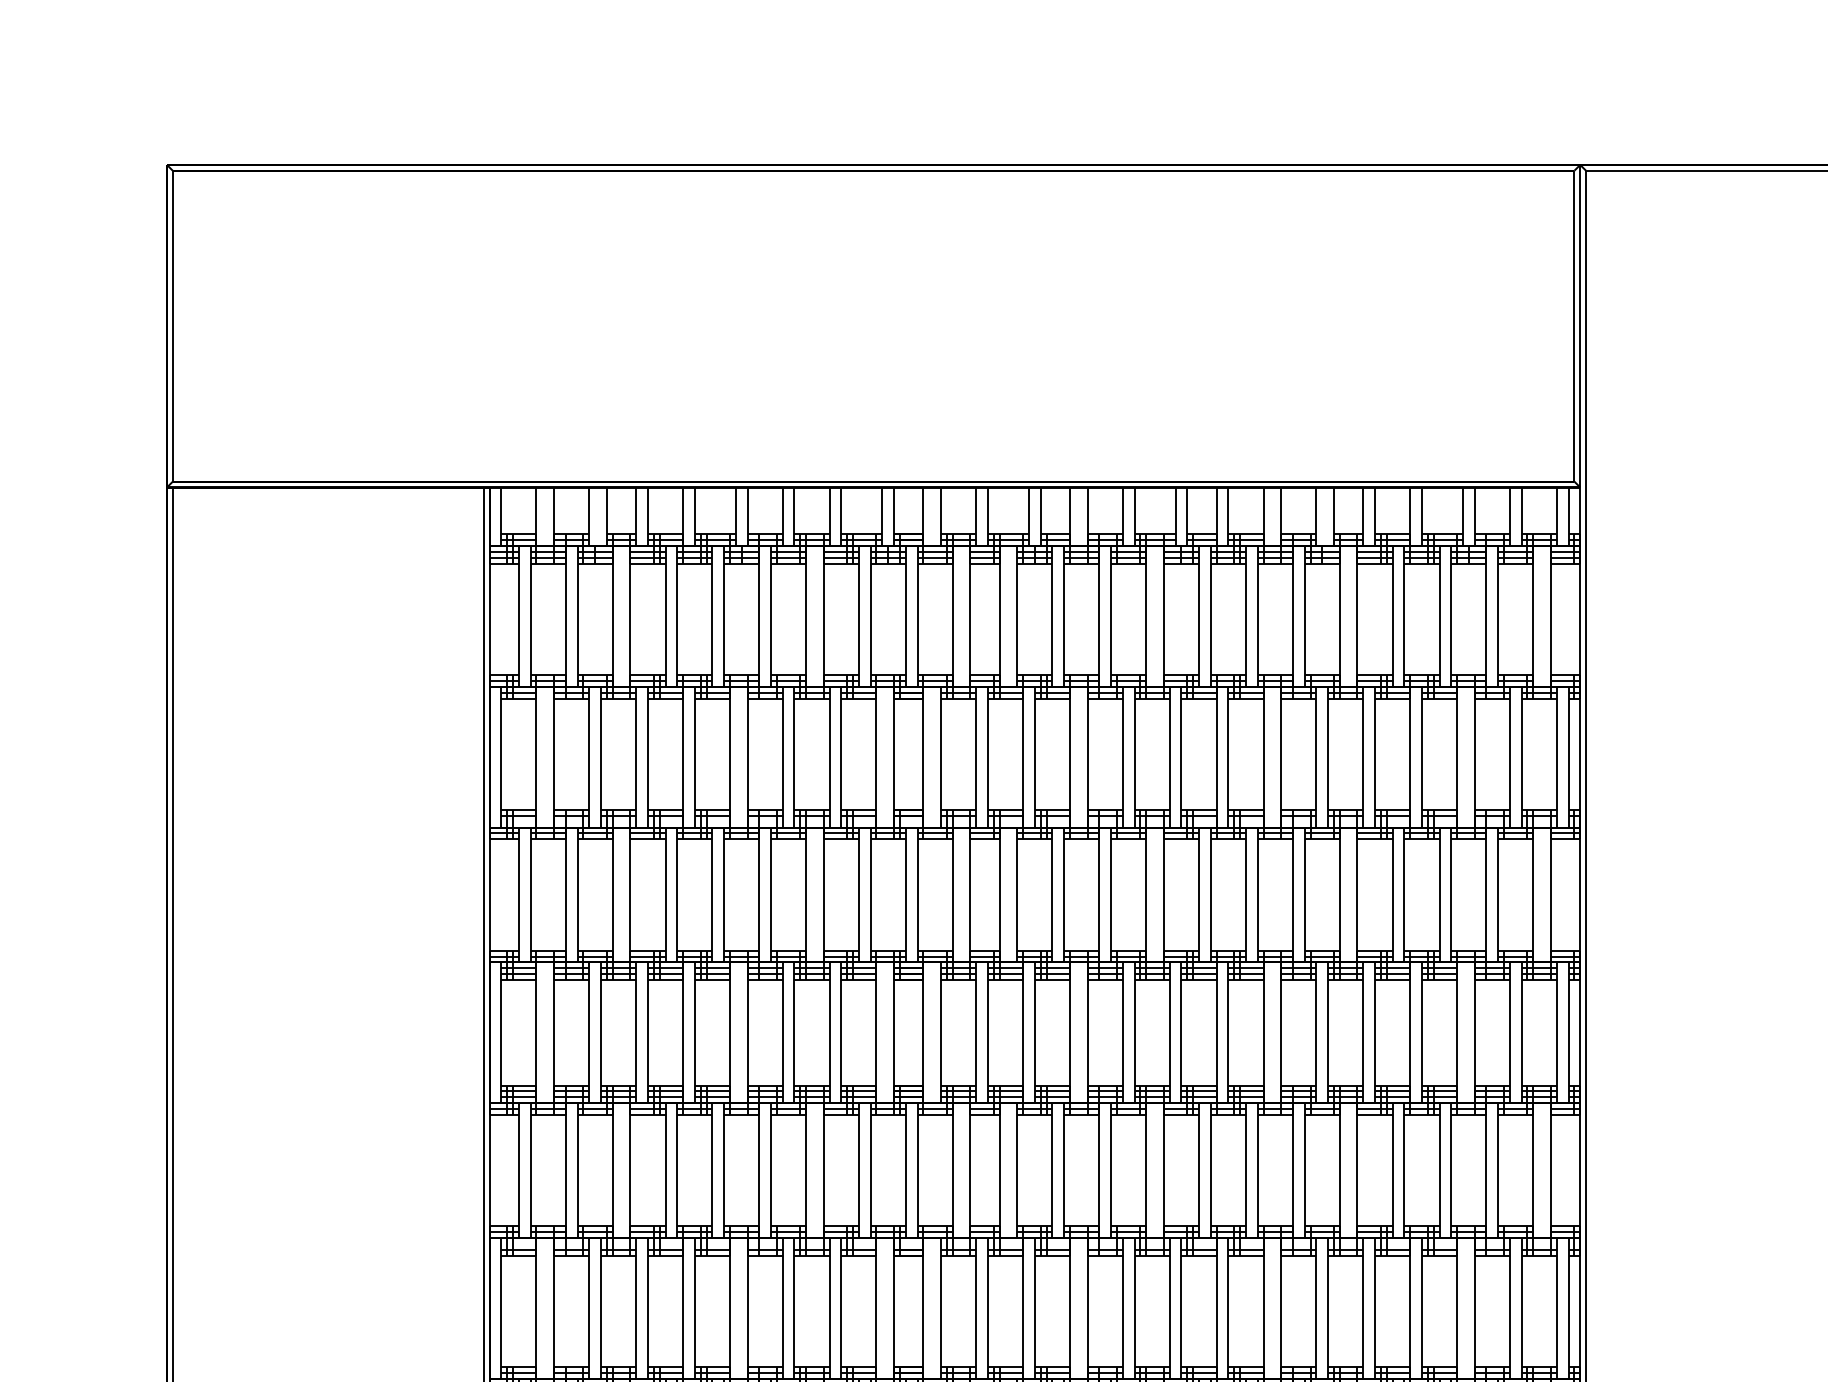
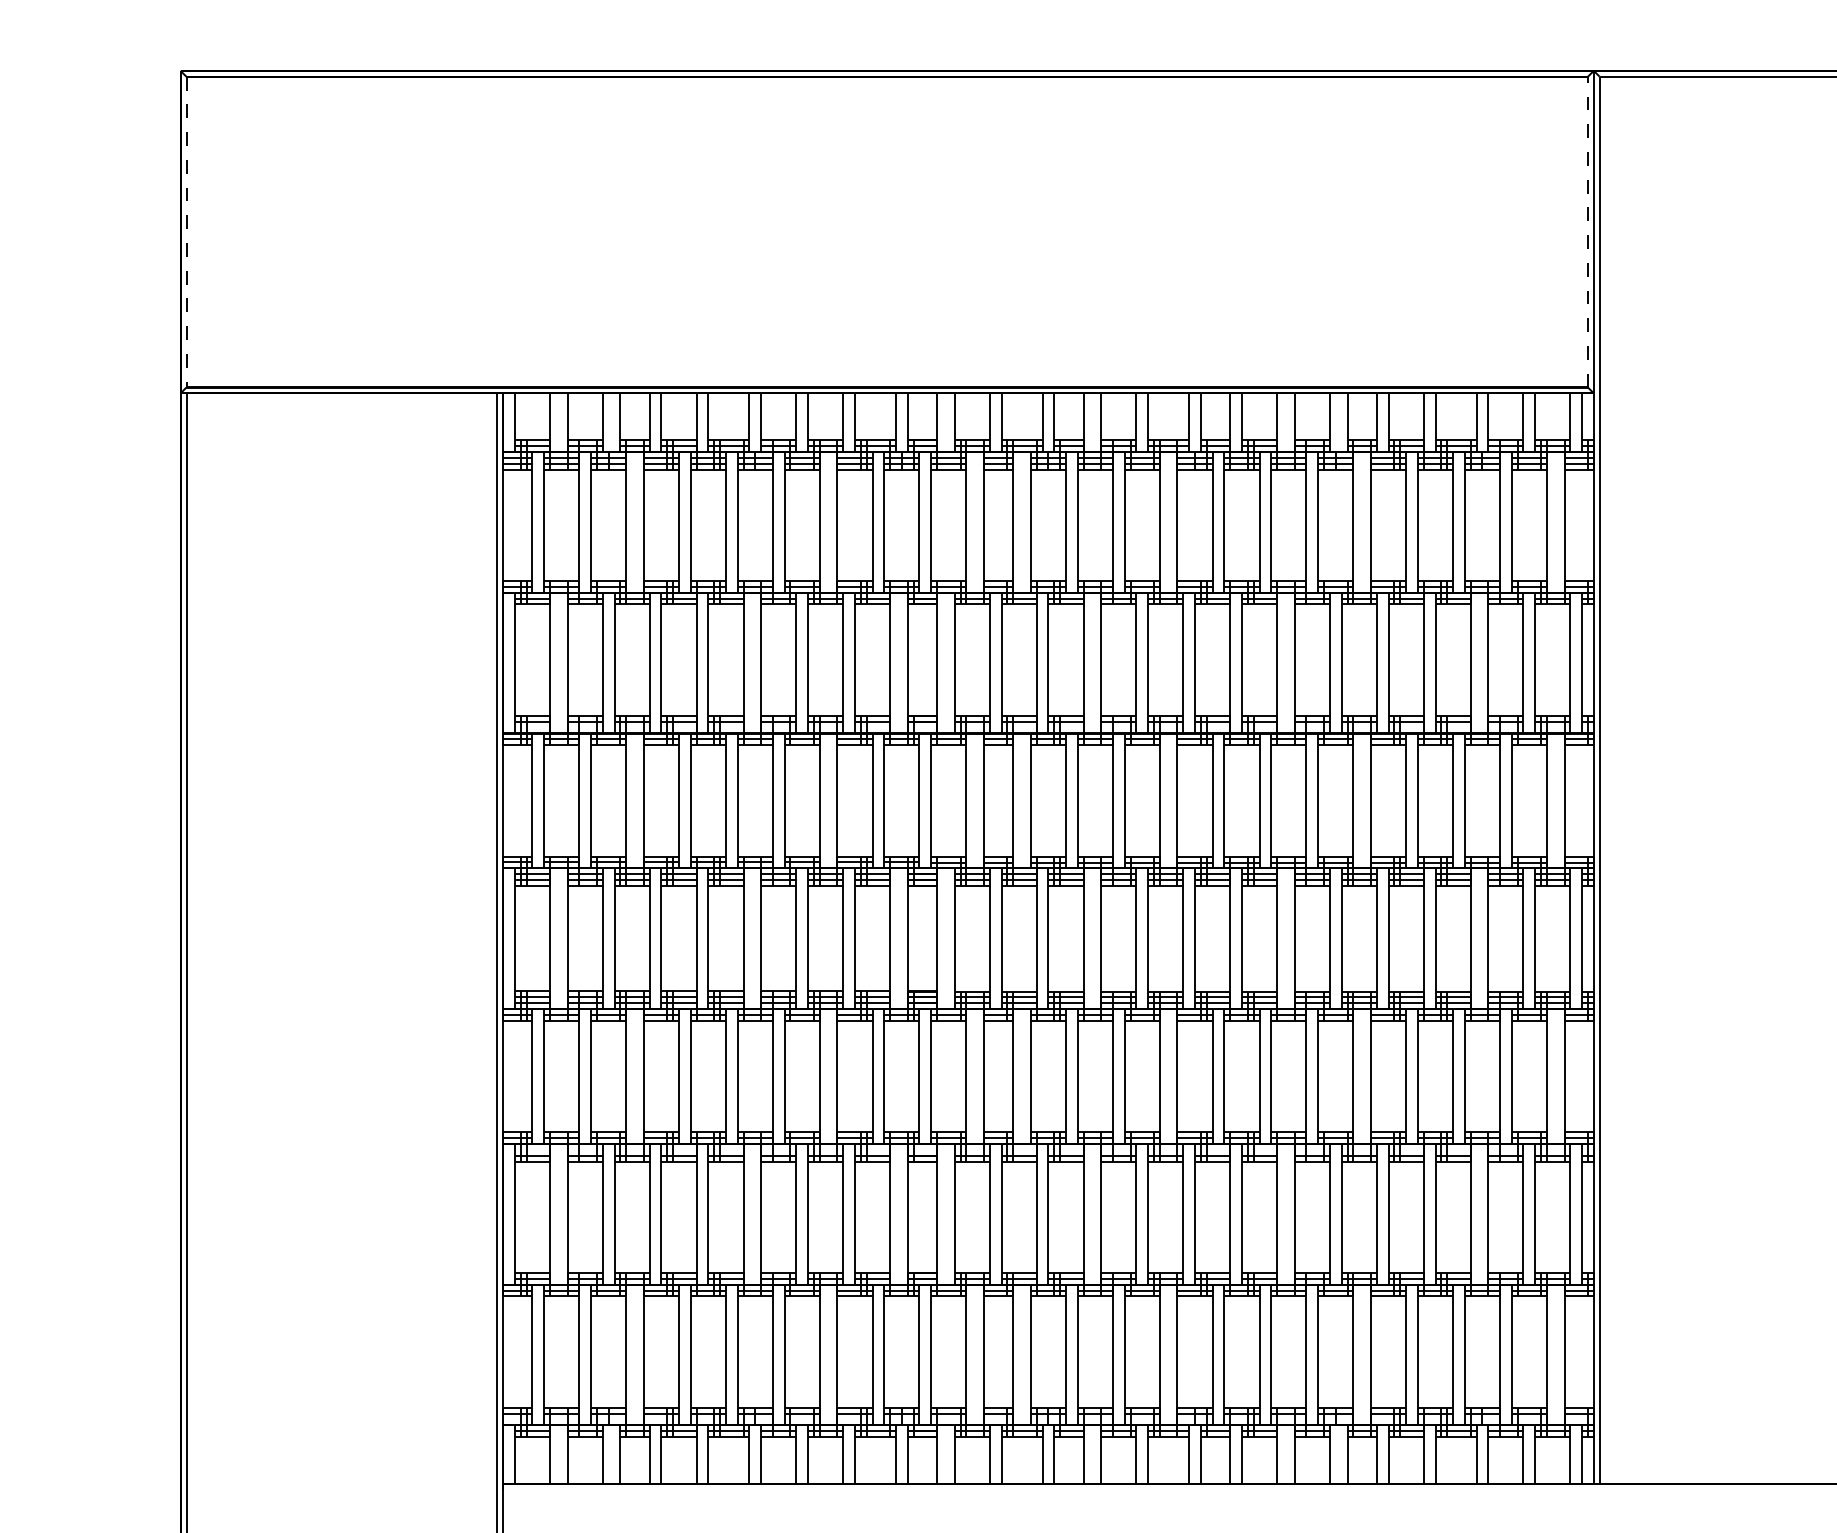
line: (1573, 325) -> (1587, 231), solid -> dashed
line: (172, 326) -> (186, 232), solid -> dashed

